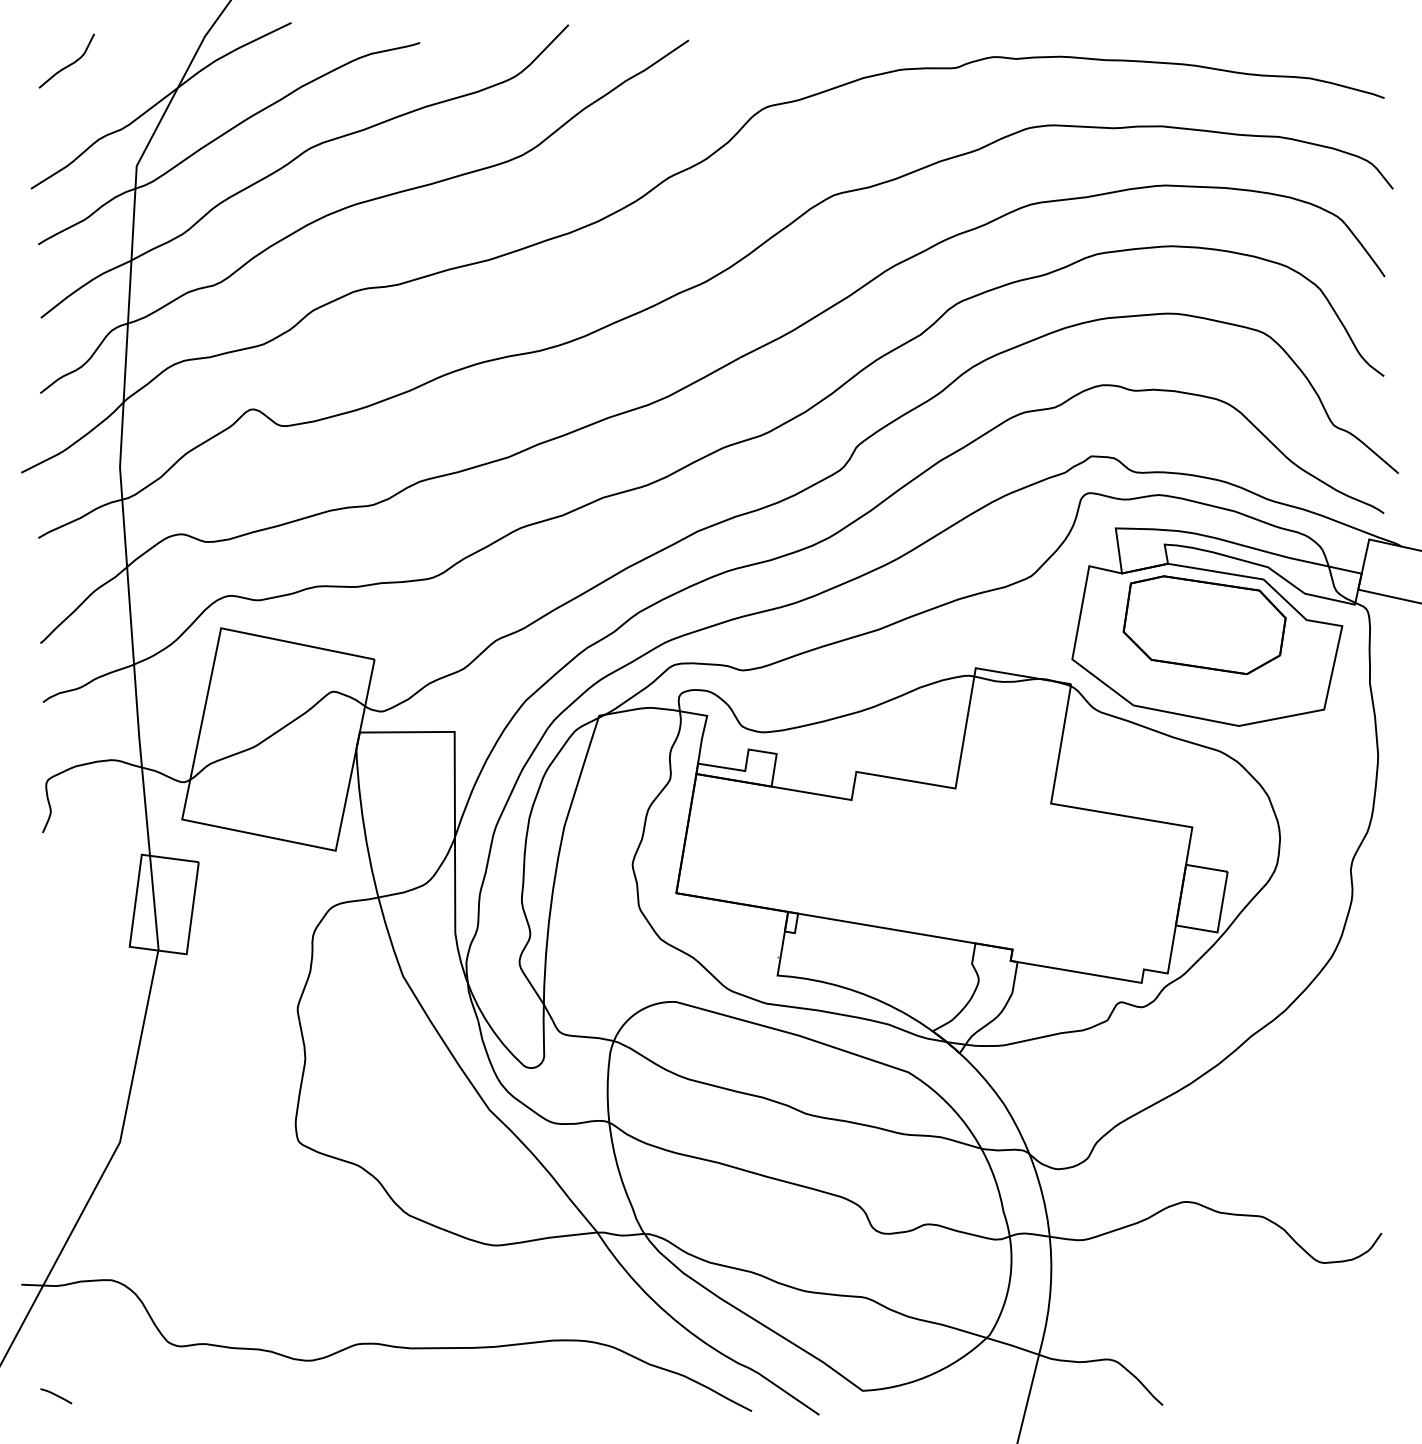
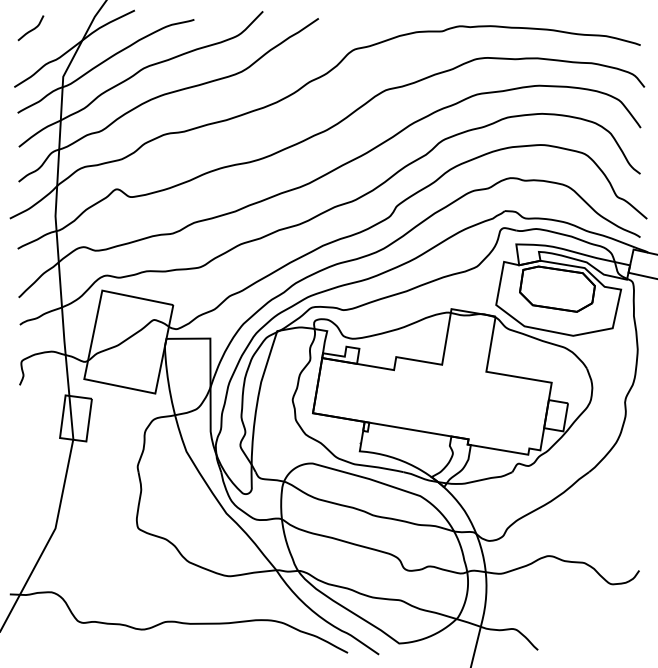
line: (55, 1395) -> (25, 645), removed

